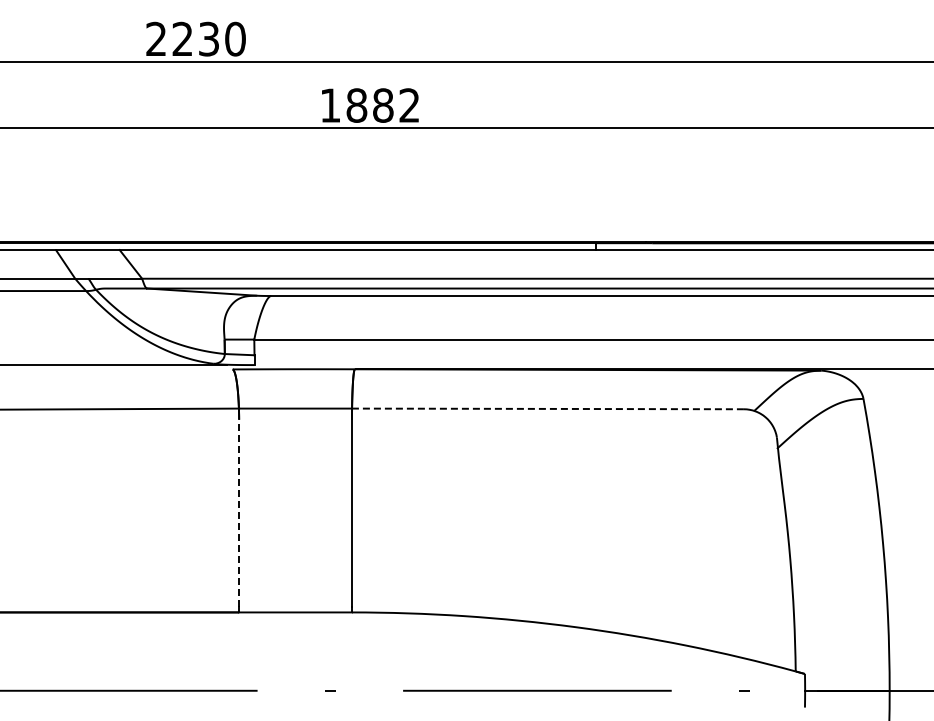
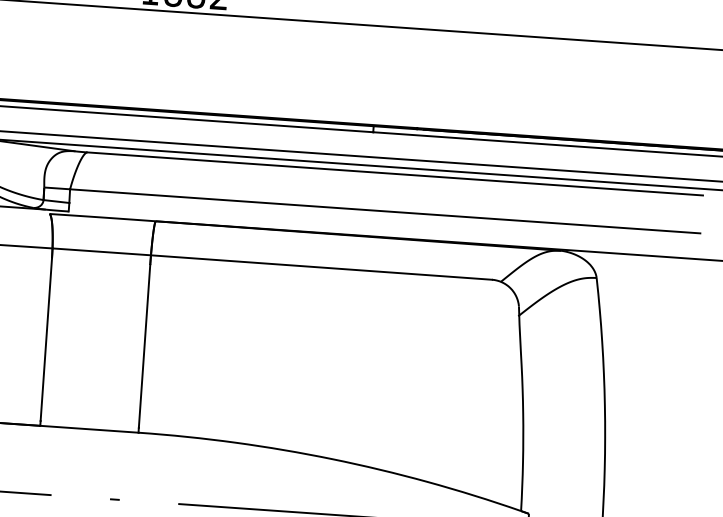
line: (547, 408) -> (321, 267), dashed -> solid
line: (239, 513) -> (46, 339), dashed -> solid

